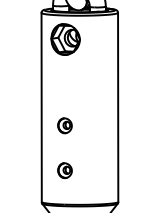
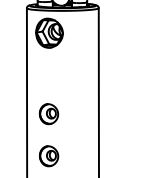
part: (64, 125) -> (48, 113), size x1.43
part: (64, 170) -> (48, 156), size x1.43

